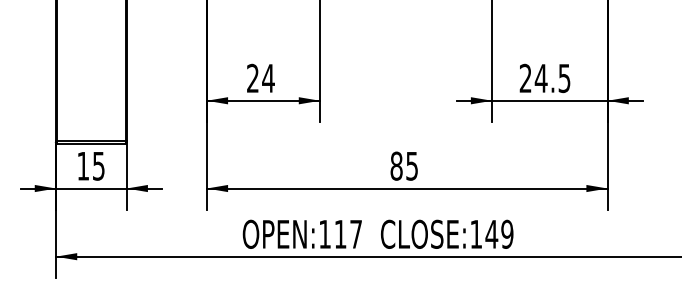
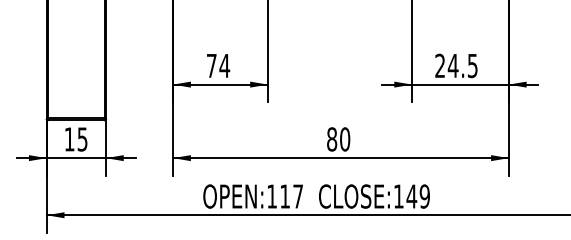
text: (252, 77) -> (211, 65), 24 -> 74
text: (412, 166) -> (345, 139), 85 -> 80

